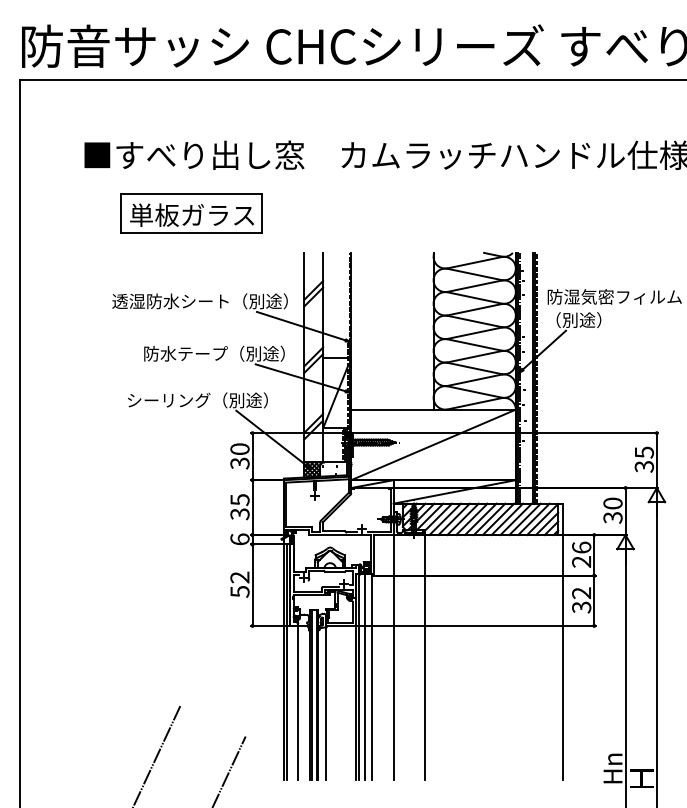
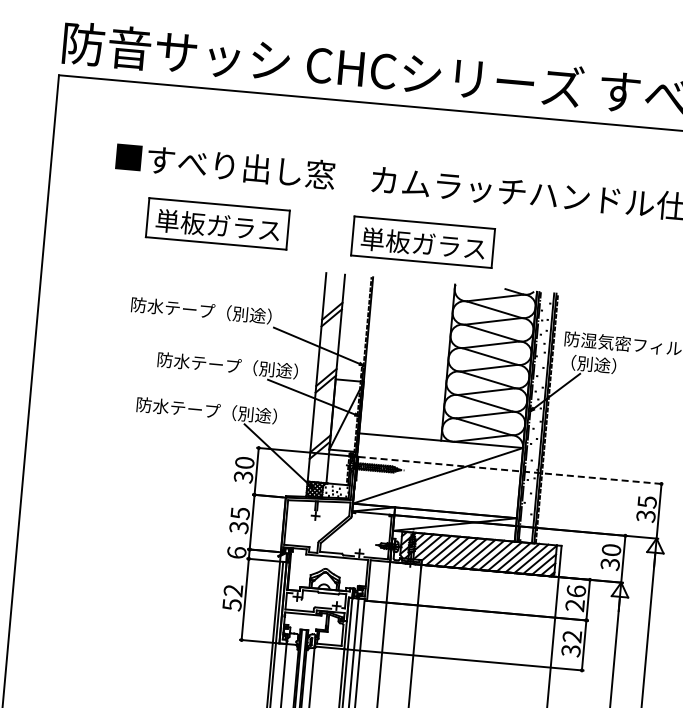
part: (397, 213) -> (422, 242), added
text: (199, 301) -> (217, 312), 透湿防水シート（別途） -> 防水テープ（別途）
text: (169, 400) -> (178, 408), シーリング（別途） -> 防水テープ（別途）
line: (505, 433) -> (510, 470), solid -> dashed

